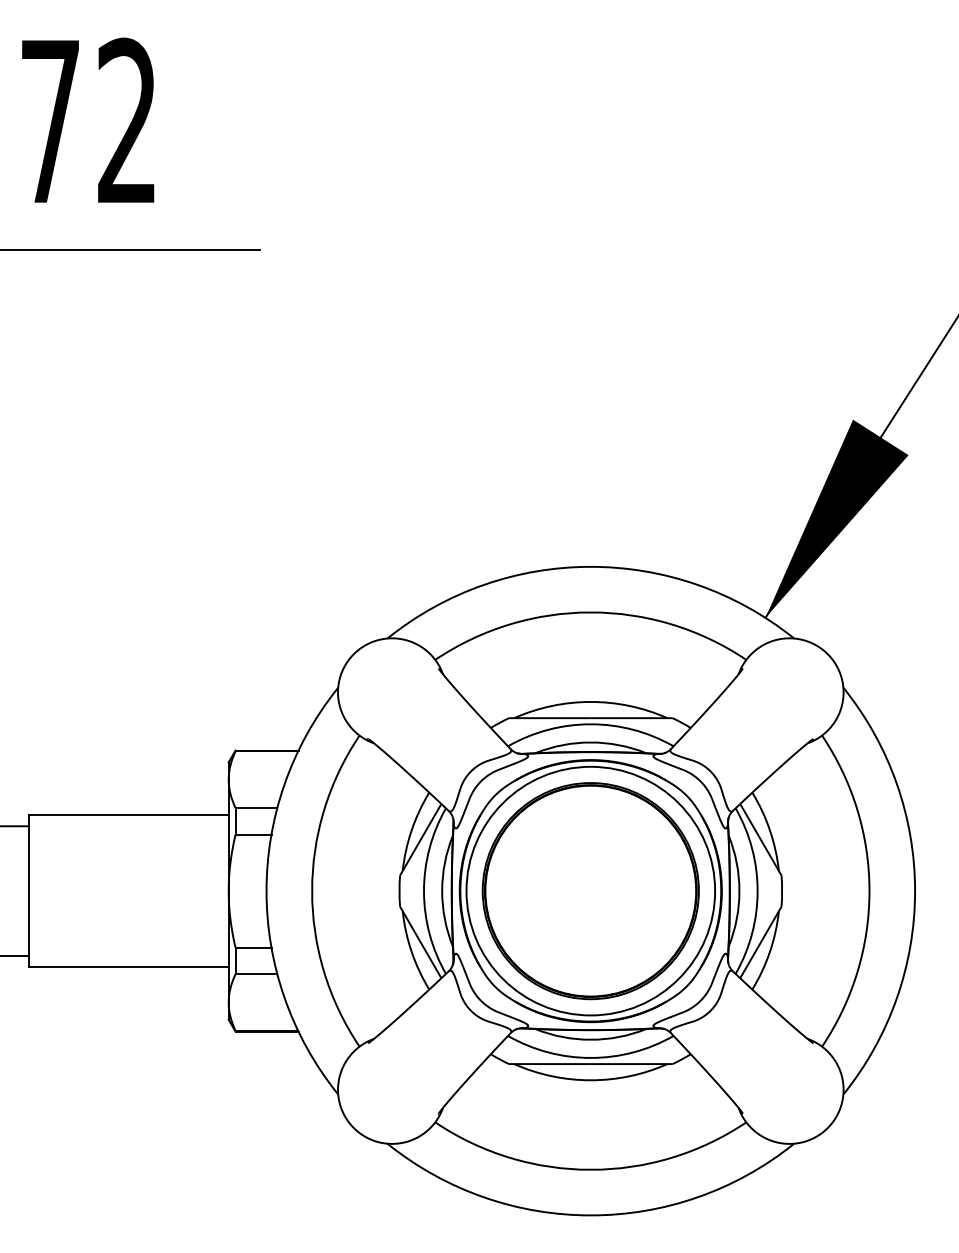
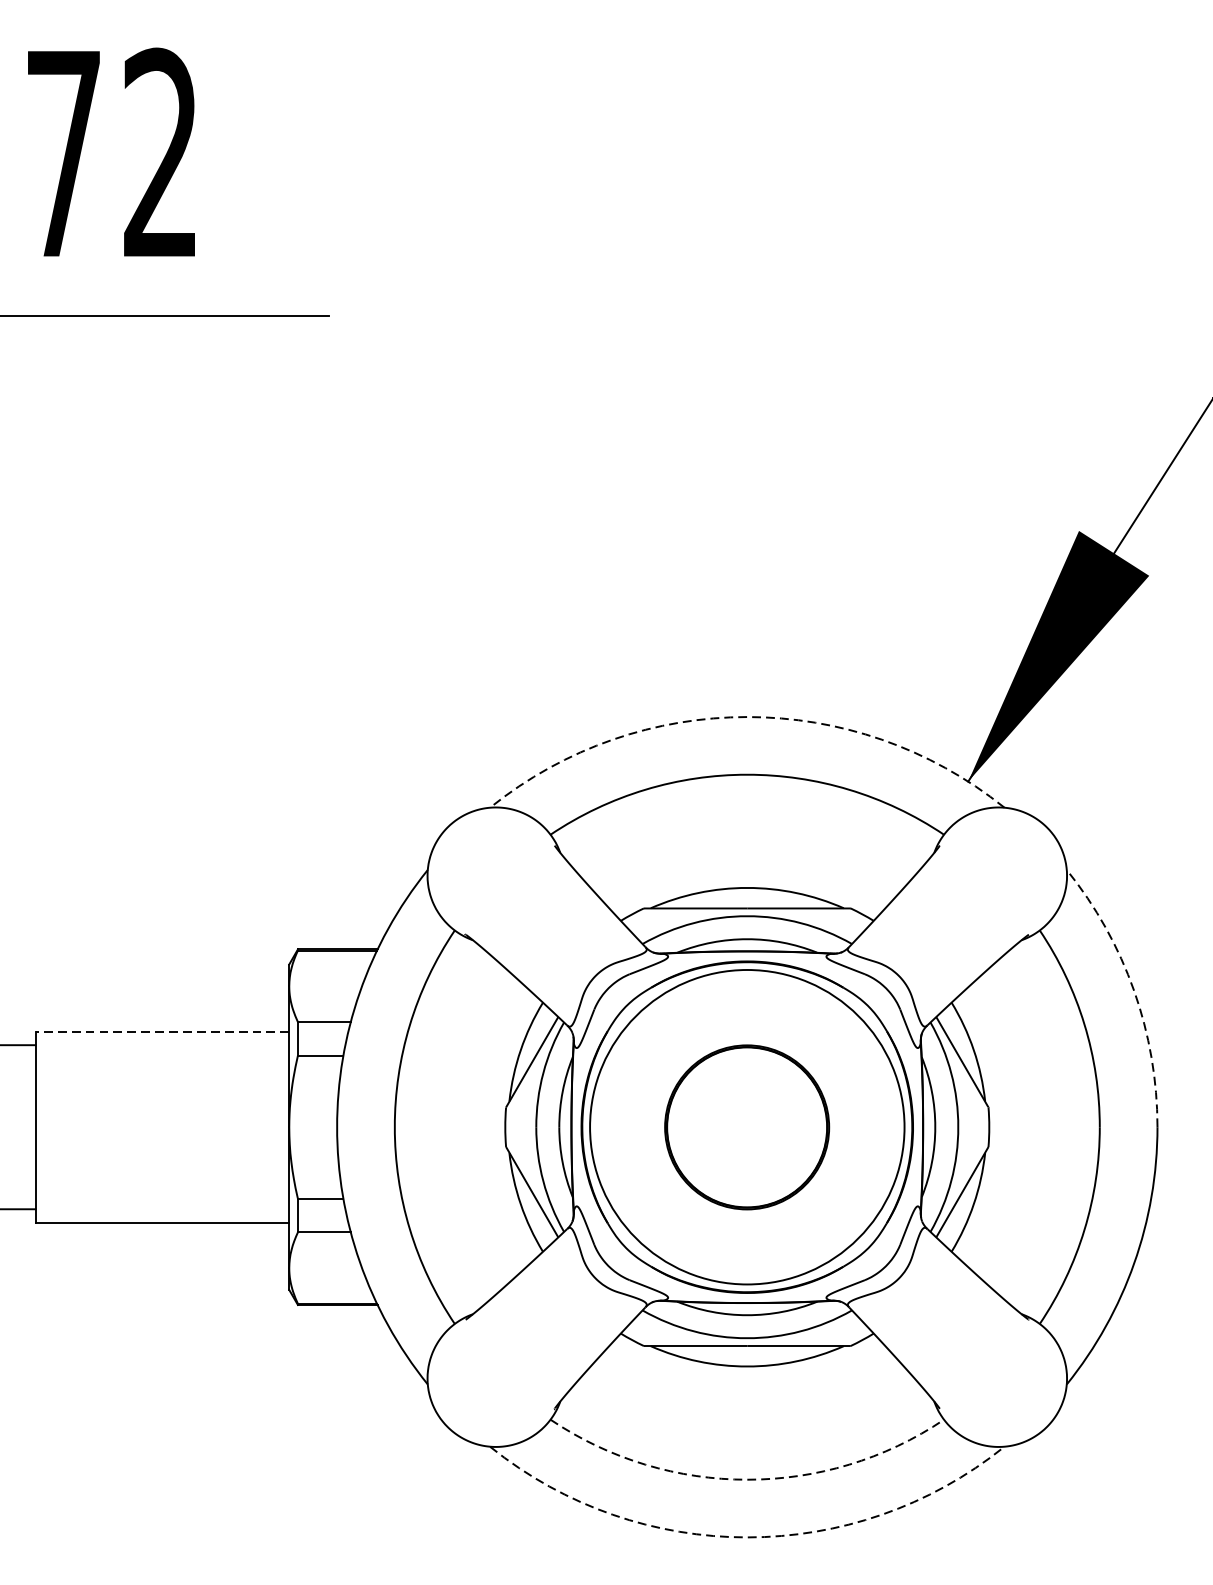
arc: (590, 566) -> (746, 716), solid -> dashed
arc: (896, 783) -> (1133, 991), solid -> dashed
line: (128, 815) -> (162, 1031), solid -> dashed
part: (590, 891) -> (746, 1127), size x0.6
arc: (590, 1169) -> (746, 1479), solid -> dashed
arc: (590, 1215) -> (746, 1537), solid -> dashed

